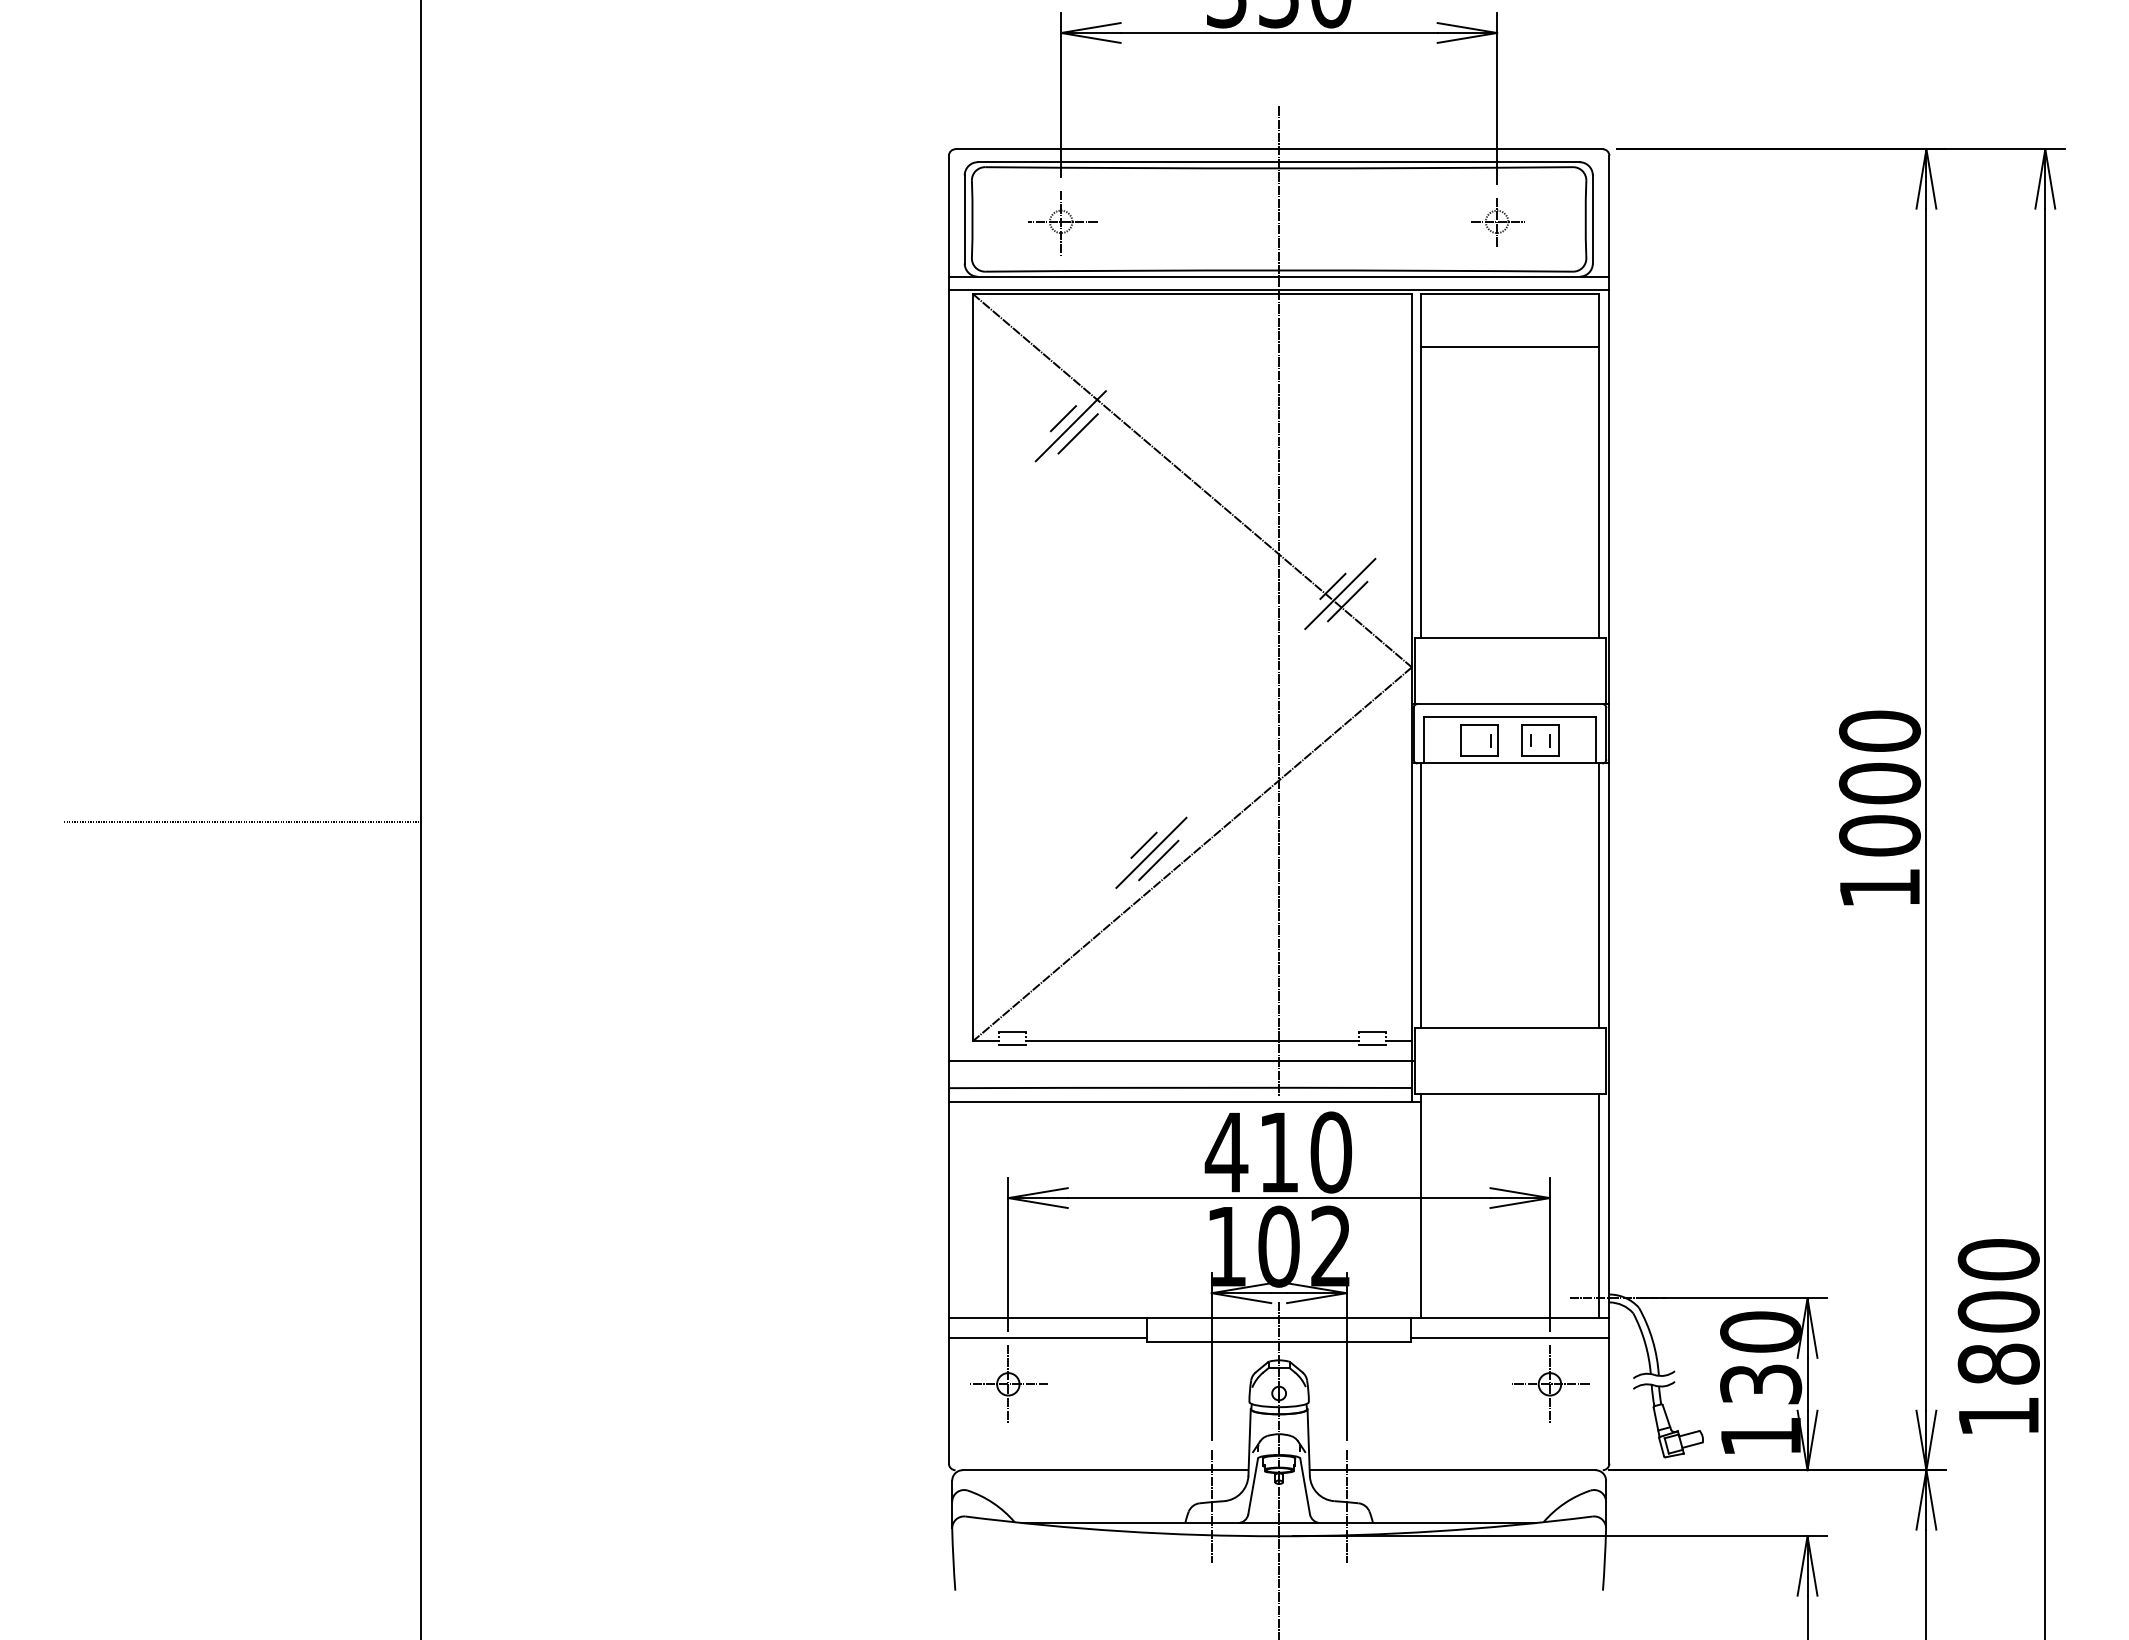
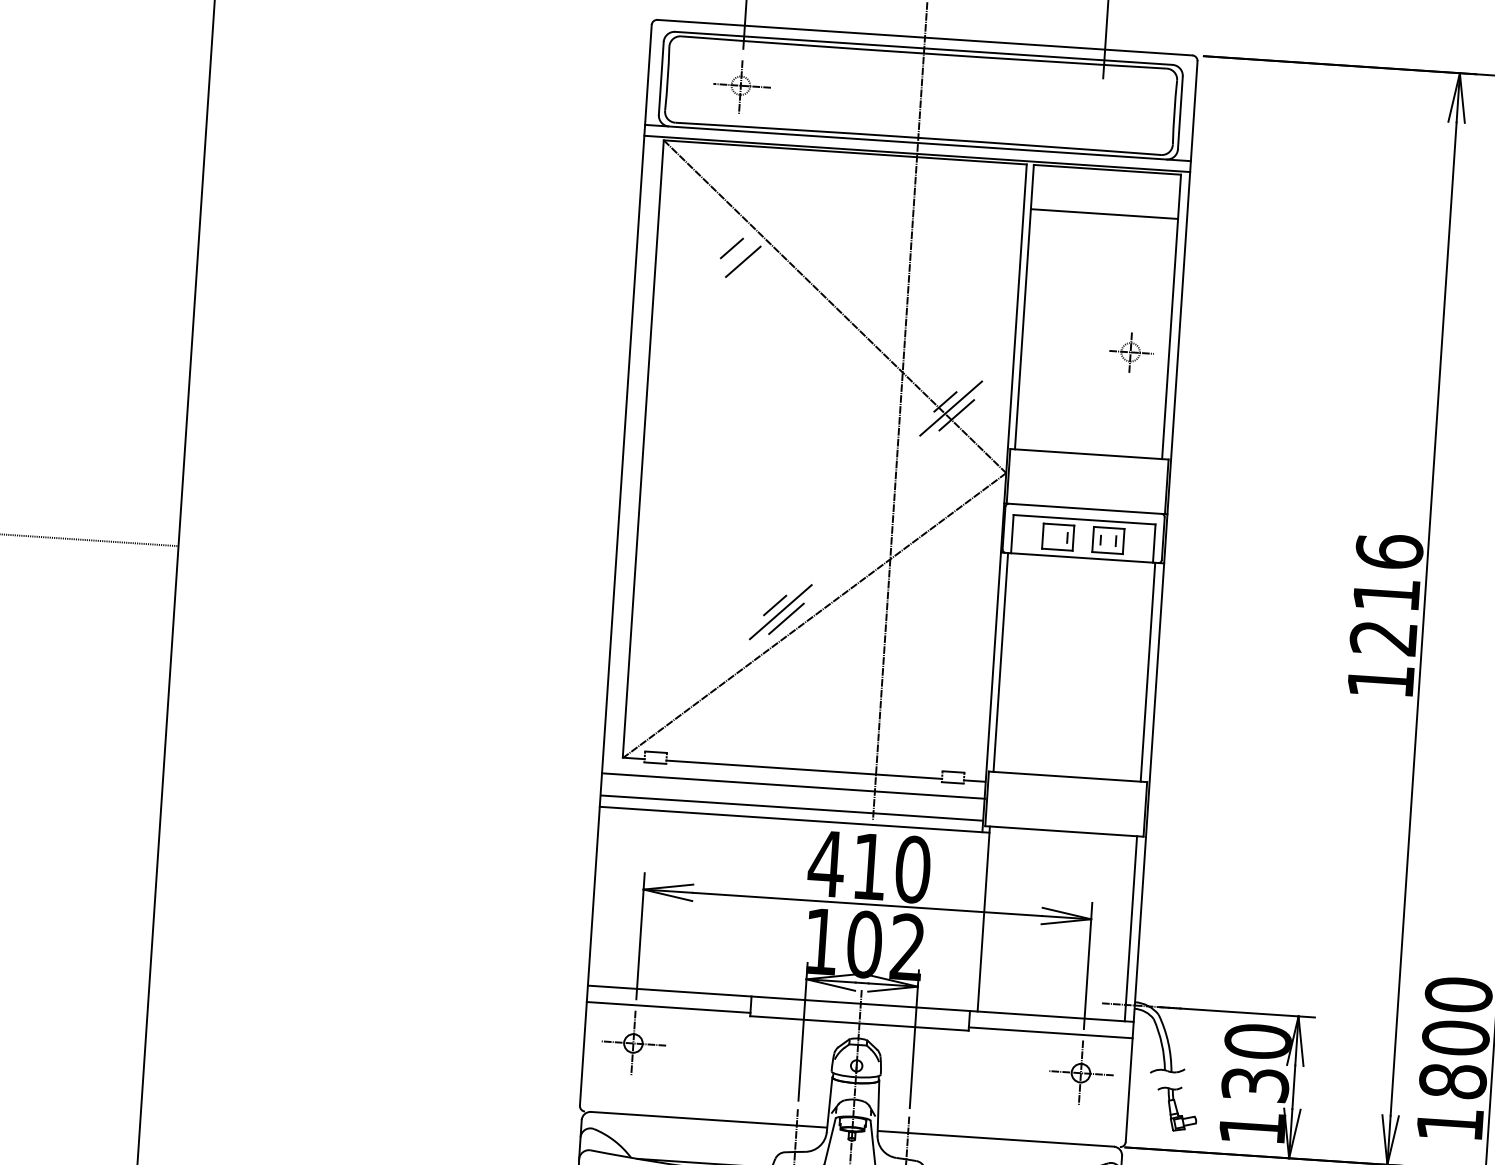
part: (1497, 222) -> (1130, 352), moved
line: (1070, 426) -> (737, 255), removed
text: (1879, 783) -> (1386, 594), 1000 -> 1216
part: (1668, 1419) -> (1177, 1108), size x0.7

